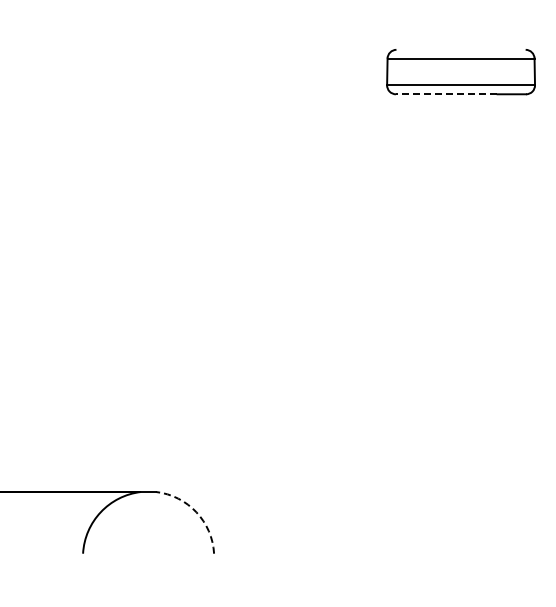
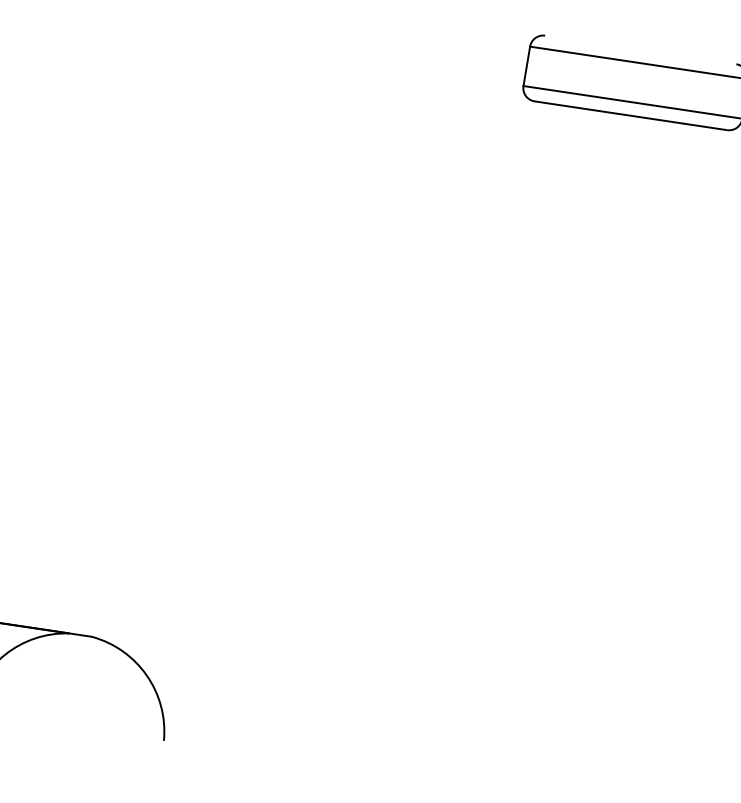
line: (445, 94) -> (607, 112), dashed -> solid
arc: (196, 512) -> (146, 676), dashed -> solid

